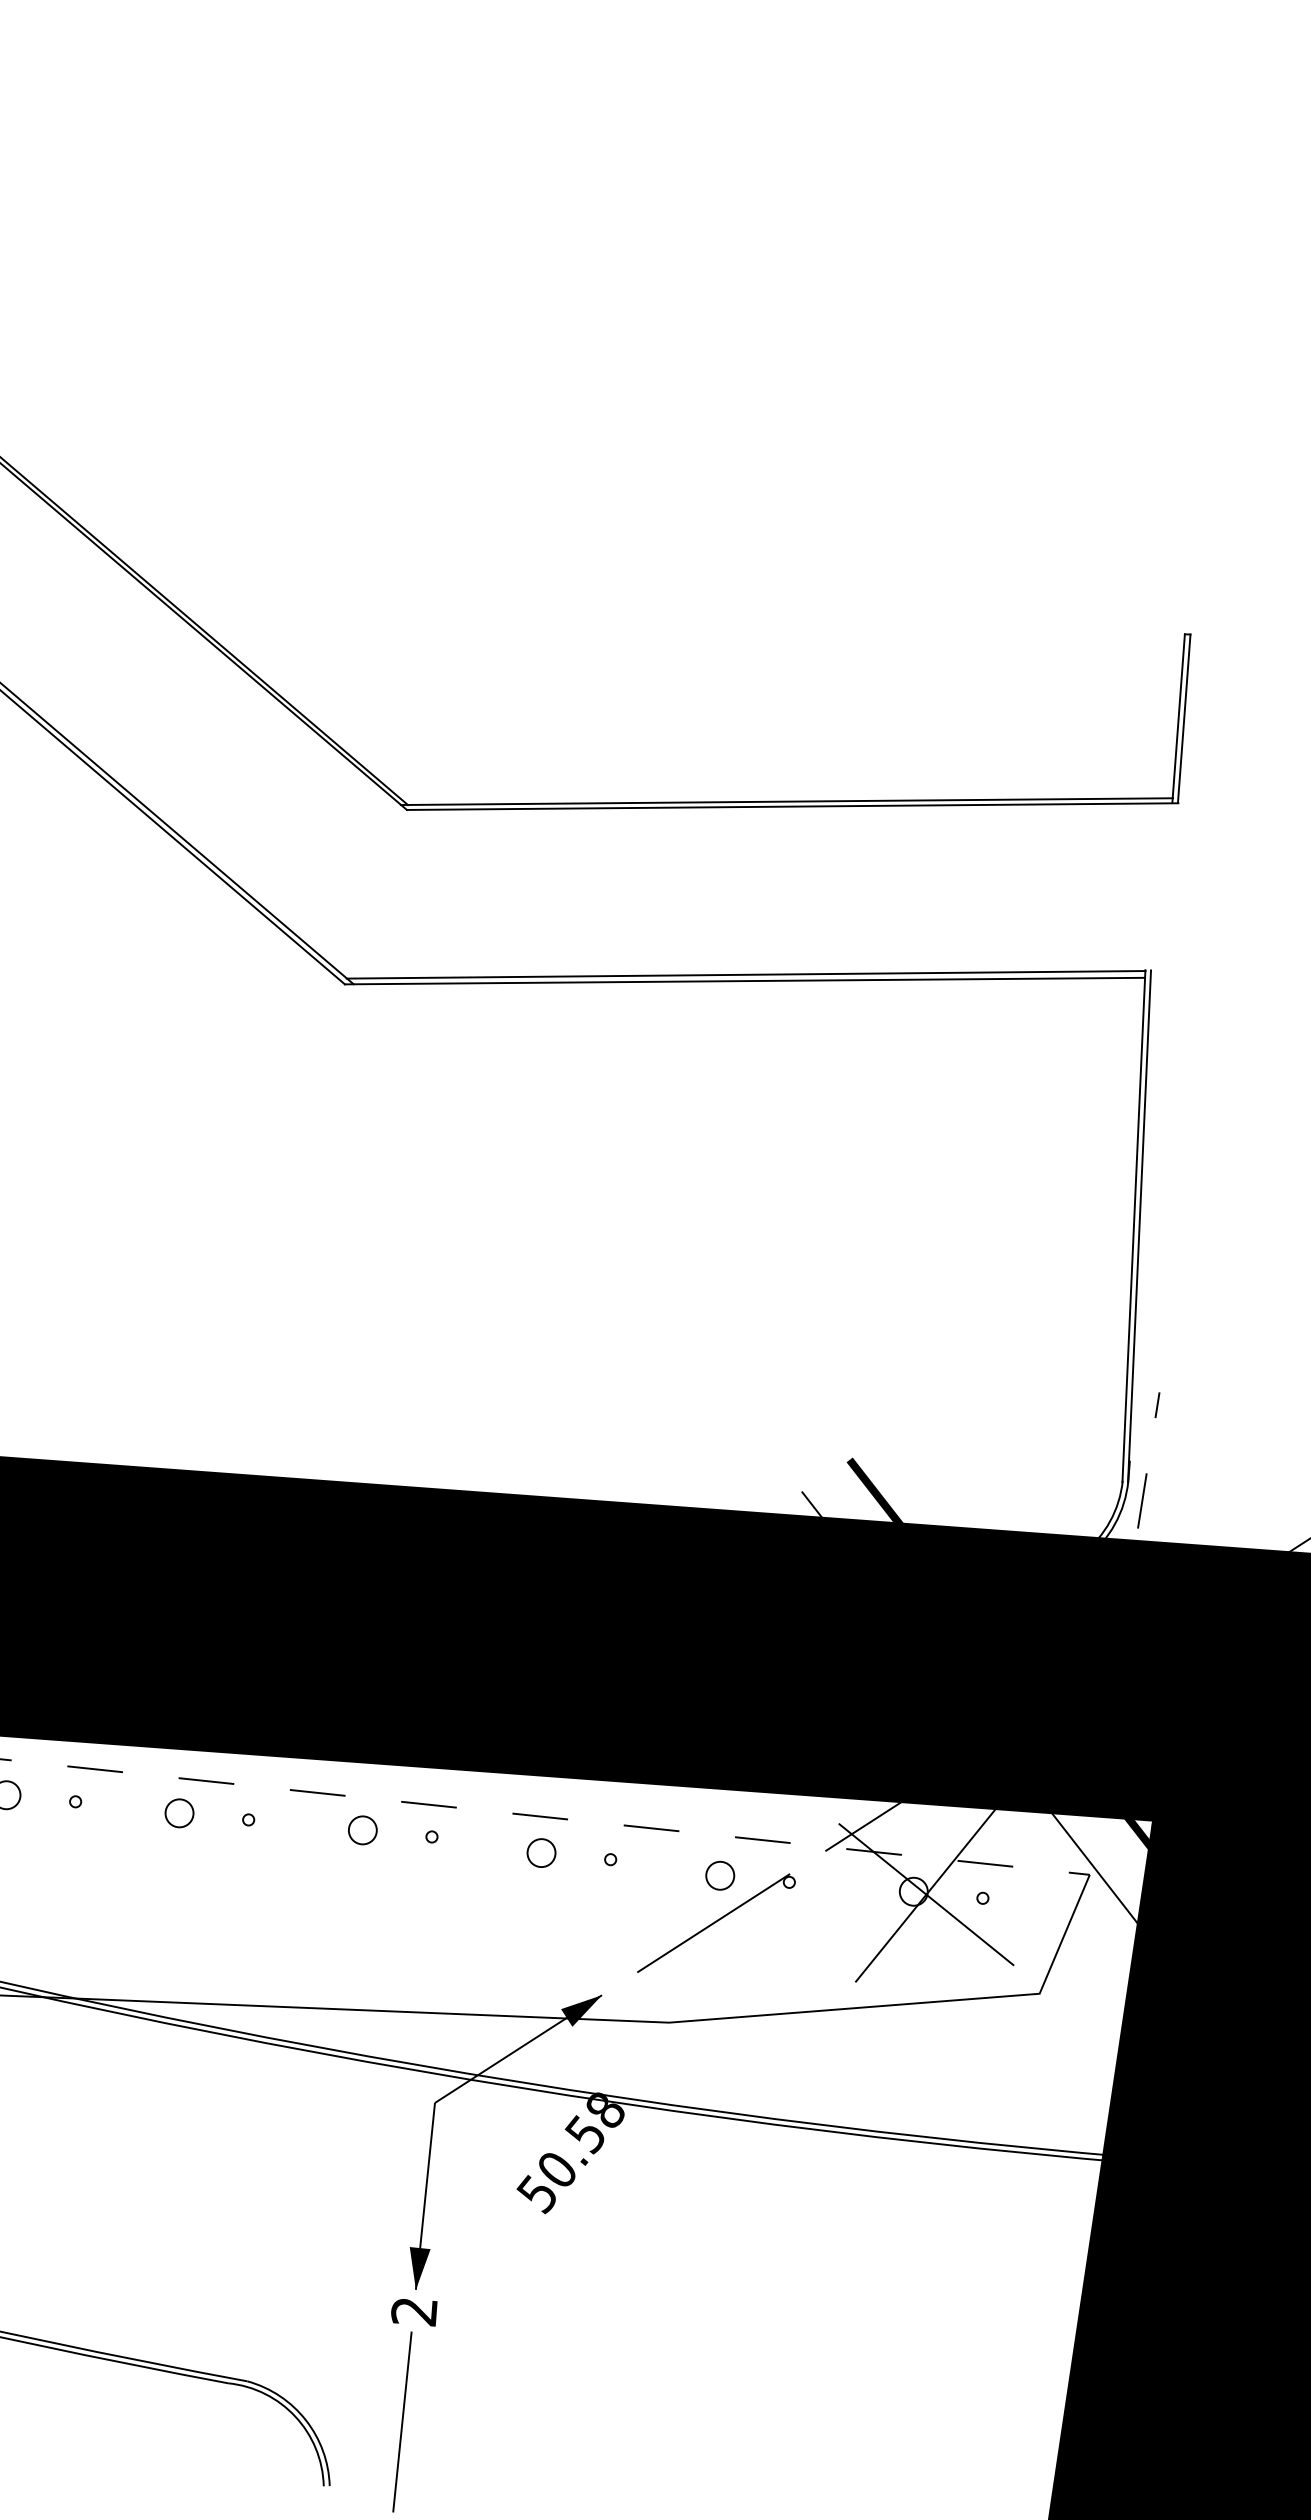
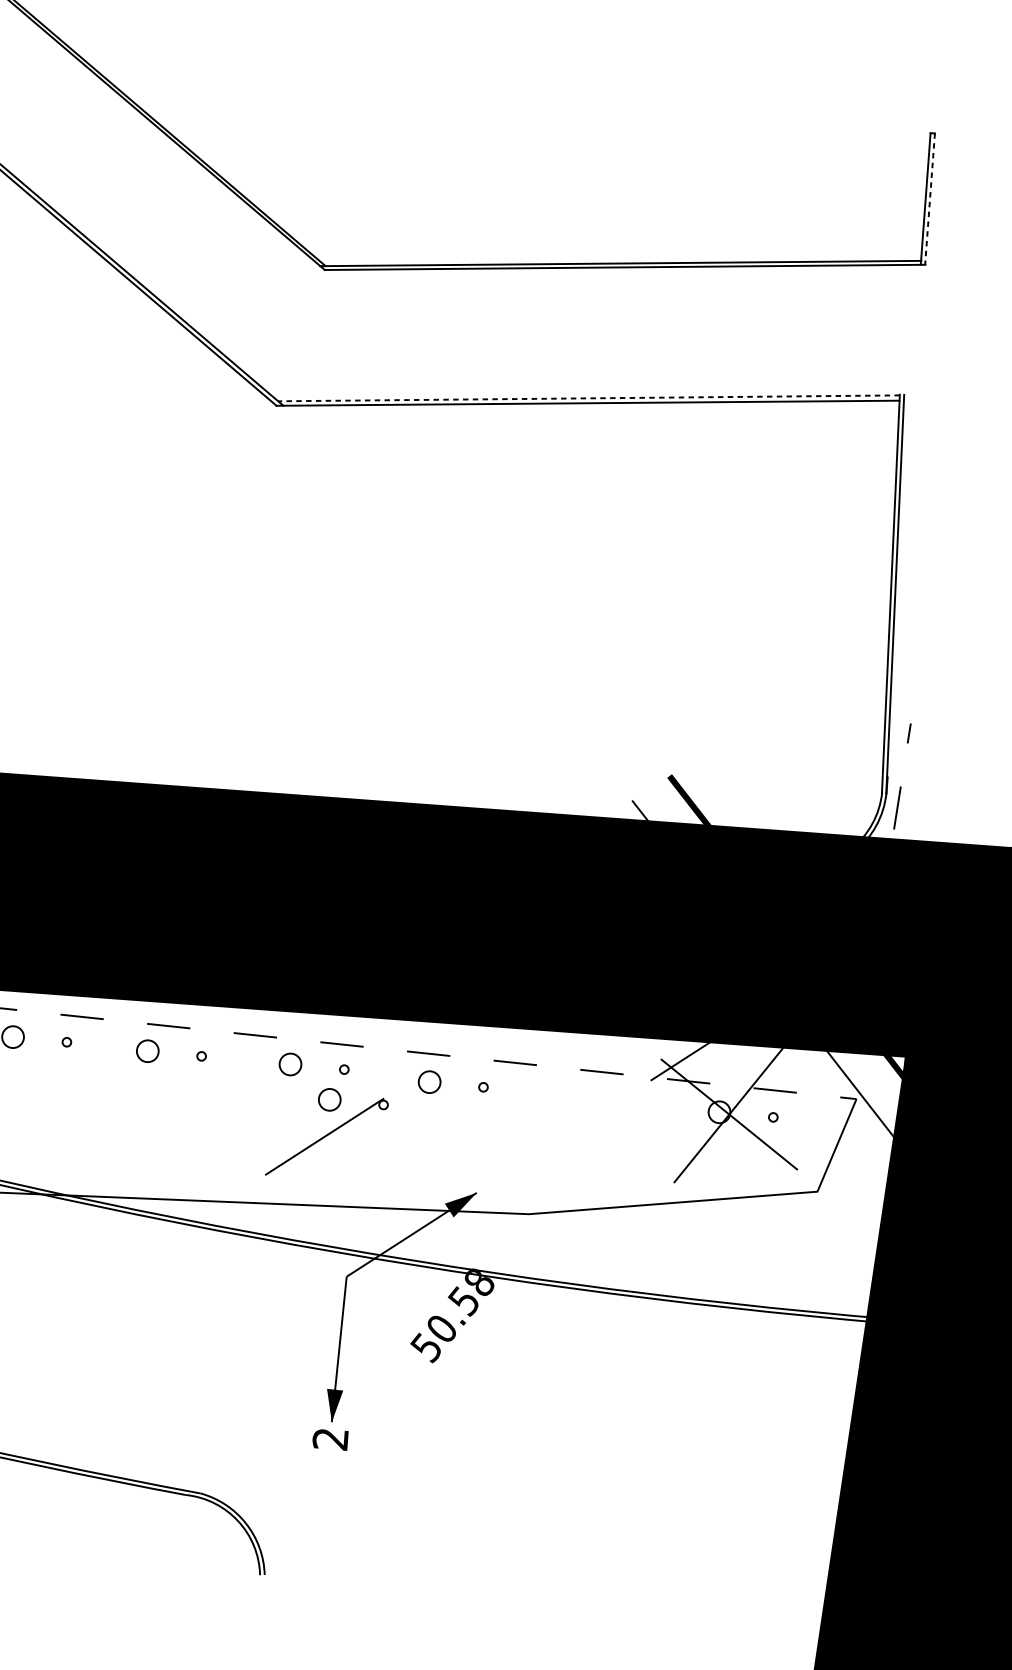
line: (1184, 719) -> (930, 199), solid -> dashed
line: (745, 974) -> (588, 398), solid -> dashed
part: (716, 1916) -> (326, 1131), moved
line: (402, 2421) -> (321, 1524), removed

